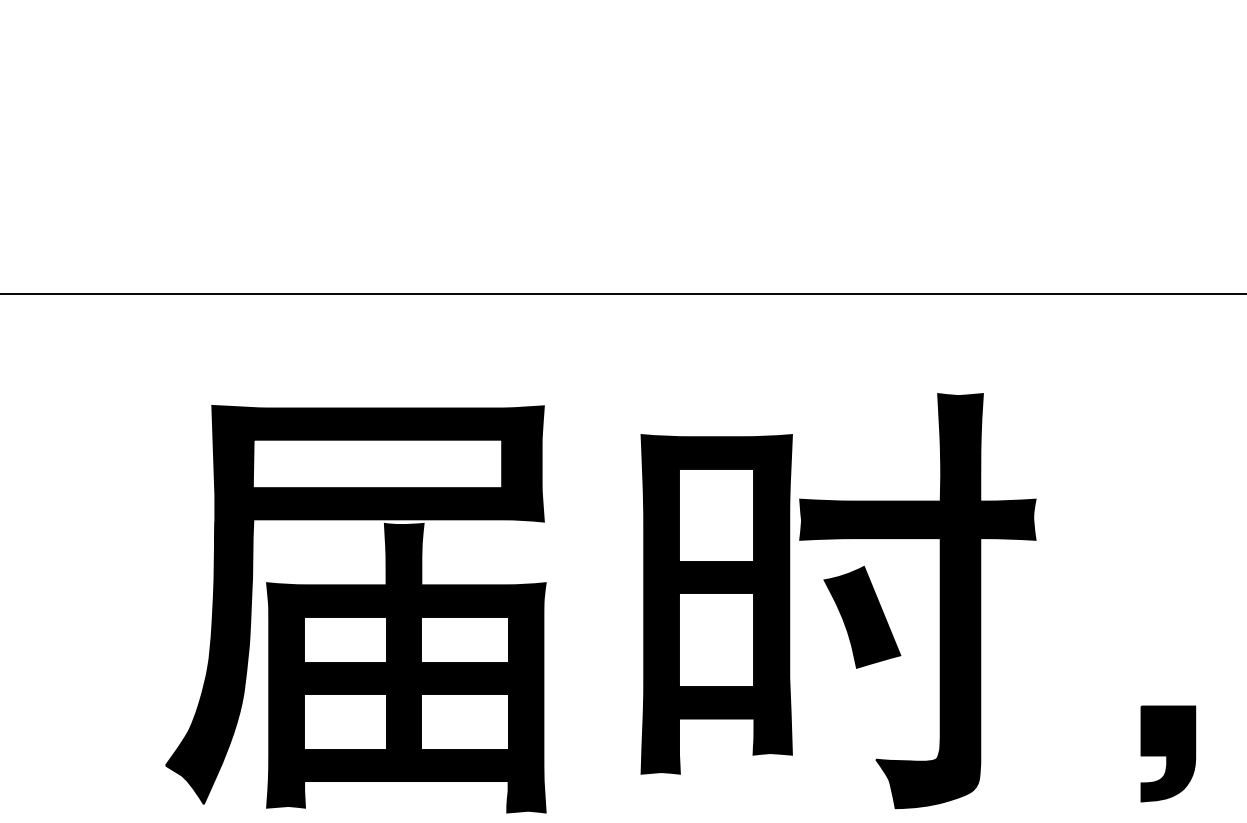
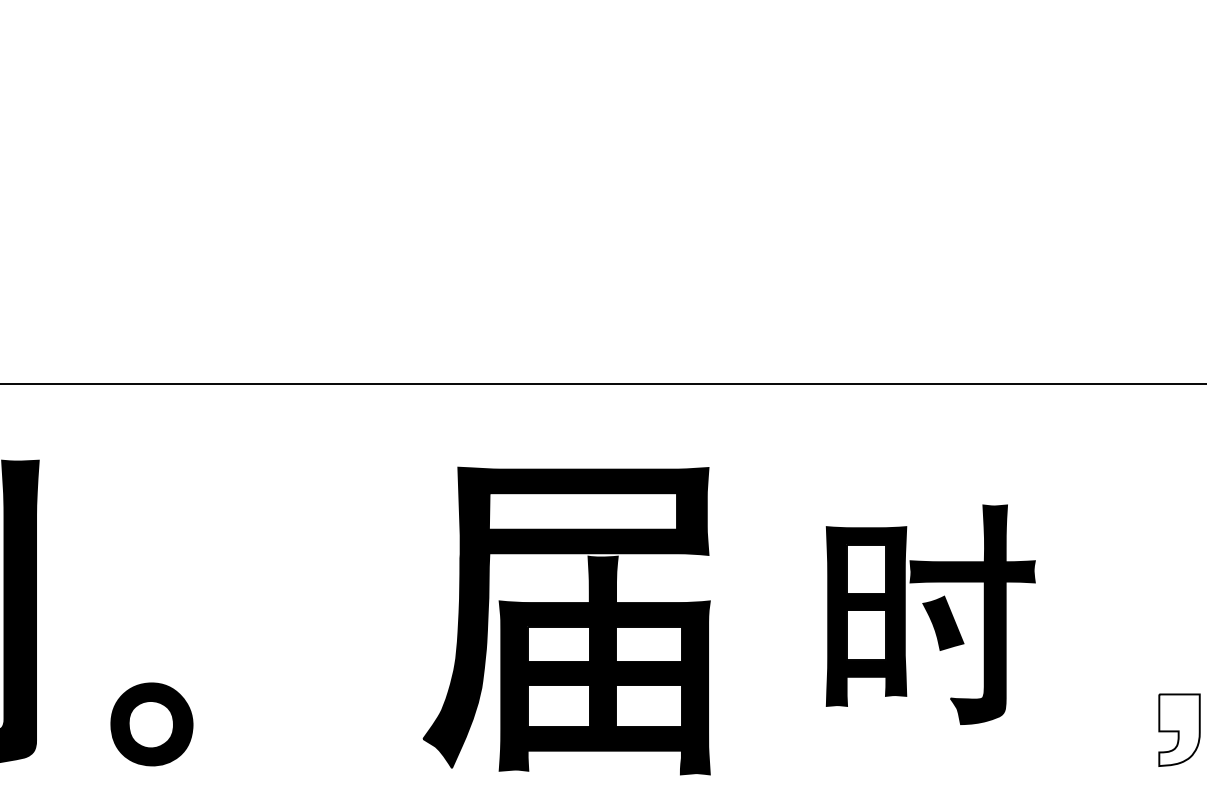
part: (838, 600) -> (930, 614), size x0.7
fill: (1168, 754) -> (1179, 730), removed

